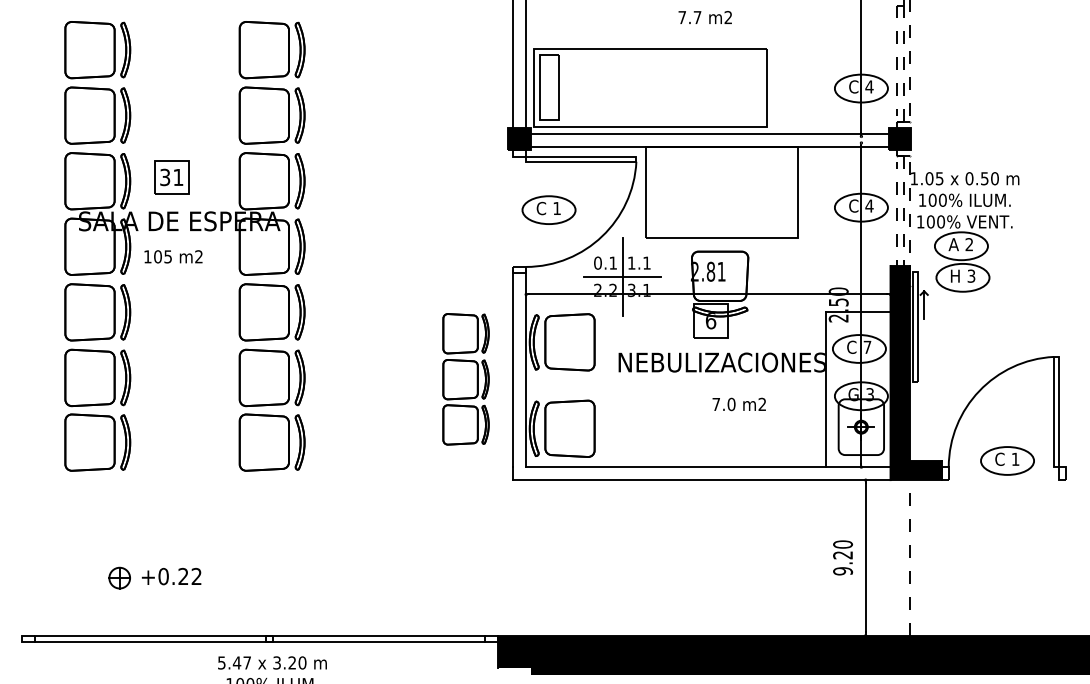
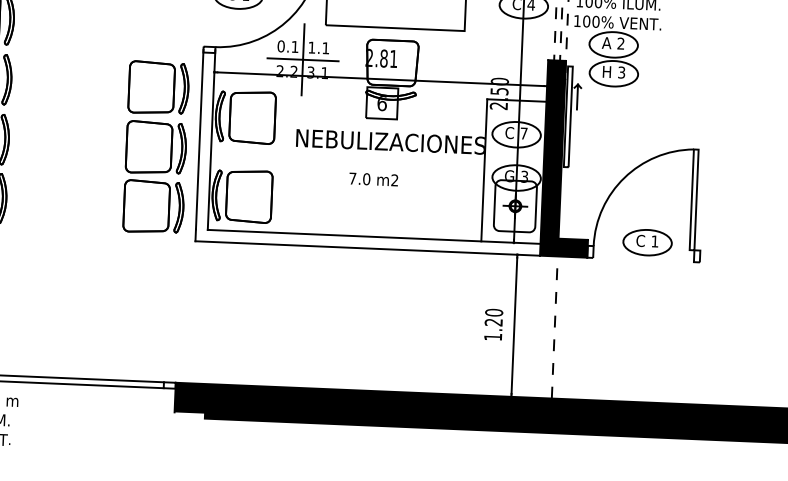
part: (465, 379) -> (155, 147), size x1.43
text: (738, 404) -> (373, 179), moved
text: (843, 571) -> (493, 337), 9.20 -> 1.20

